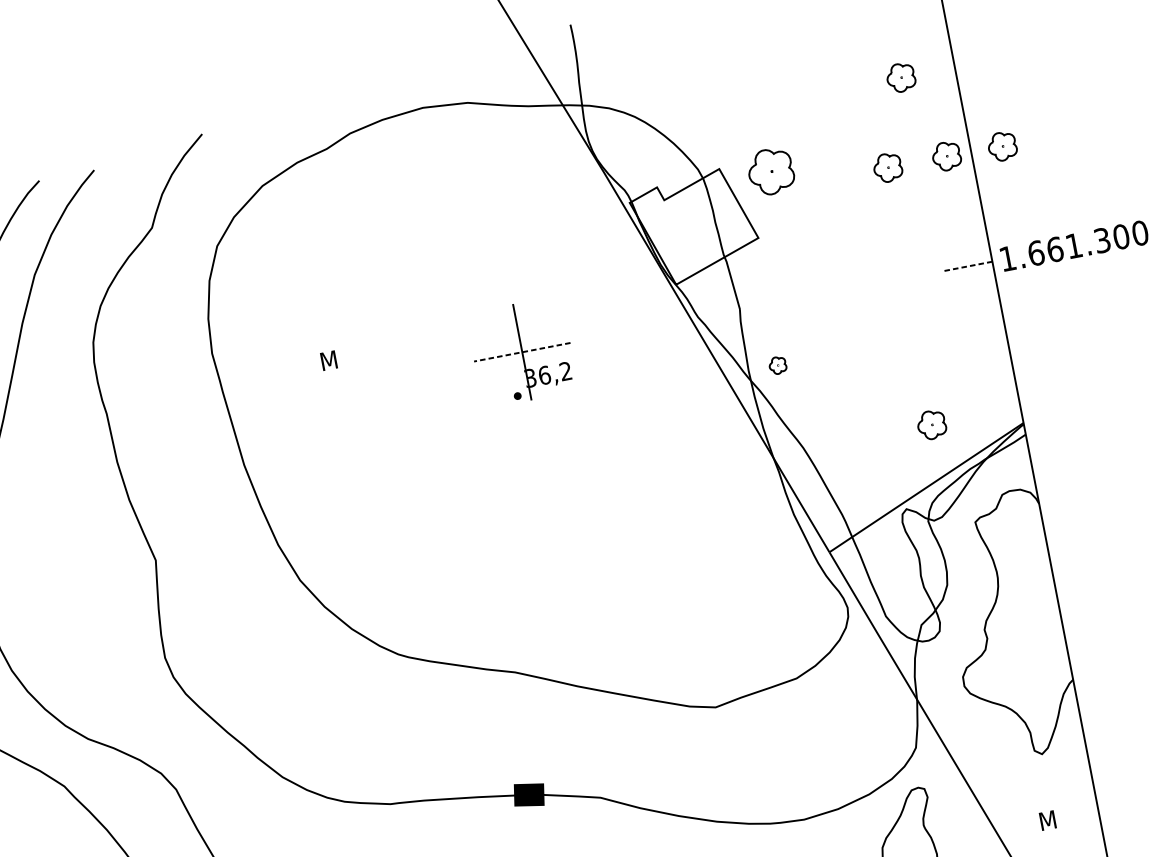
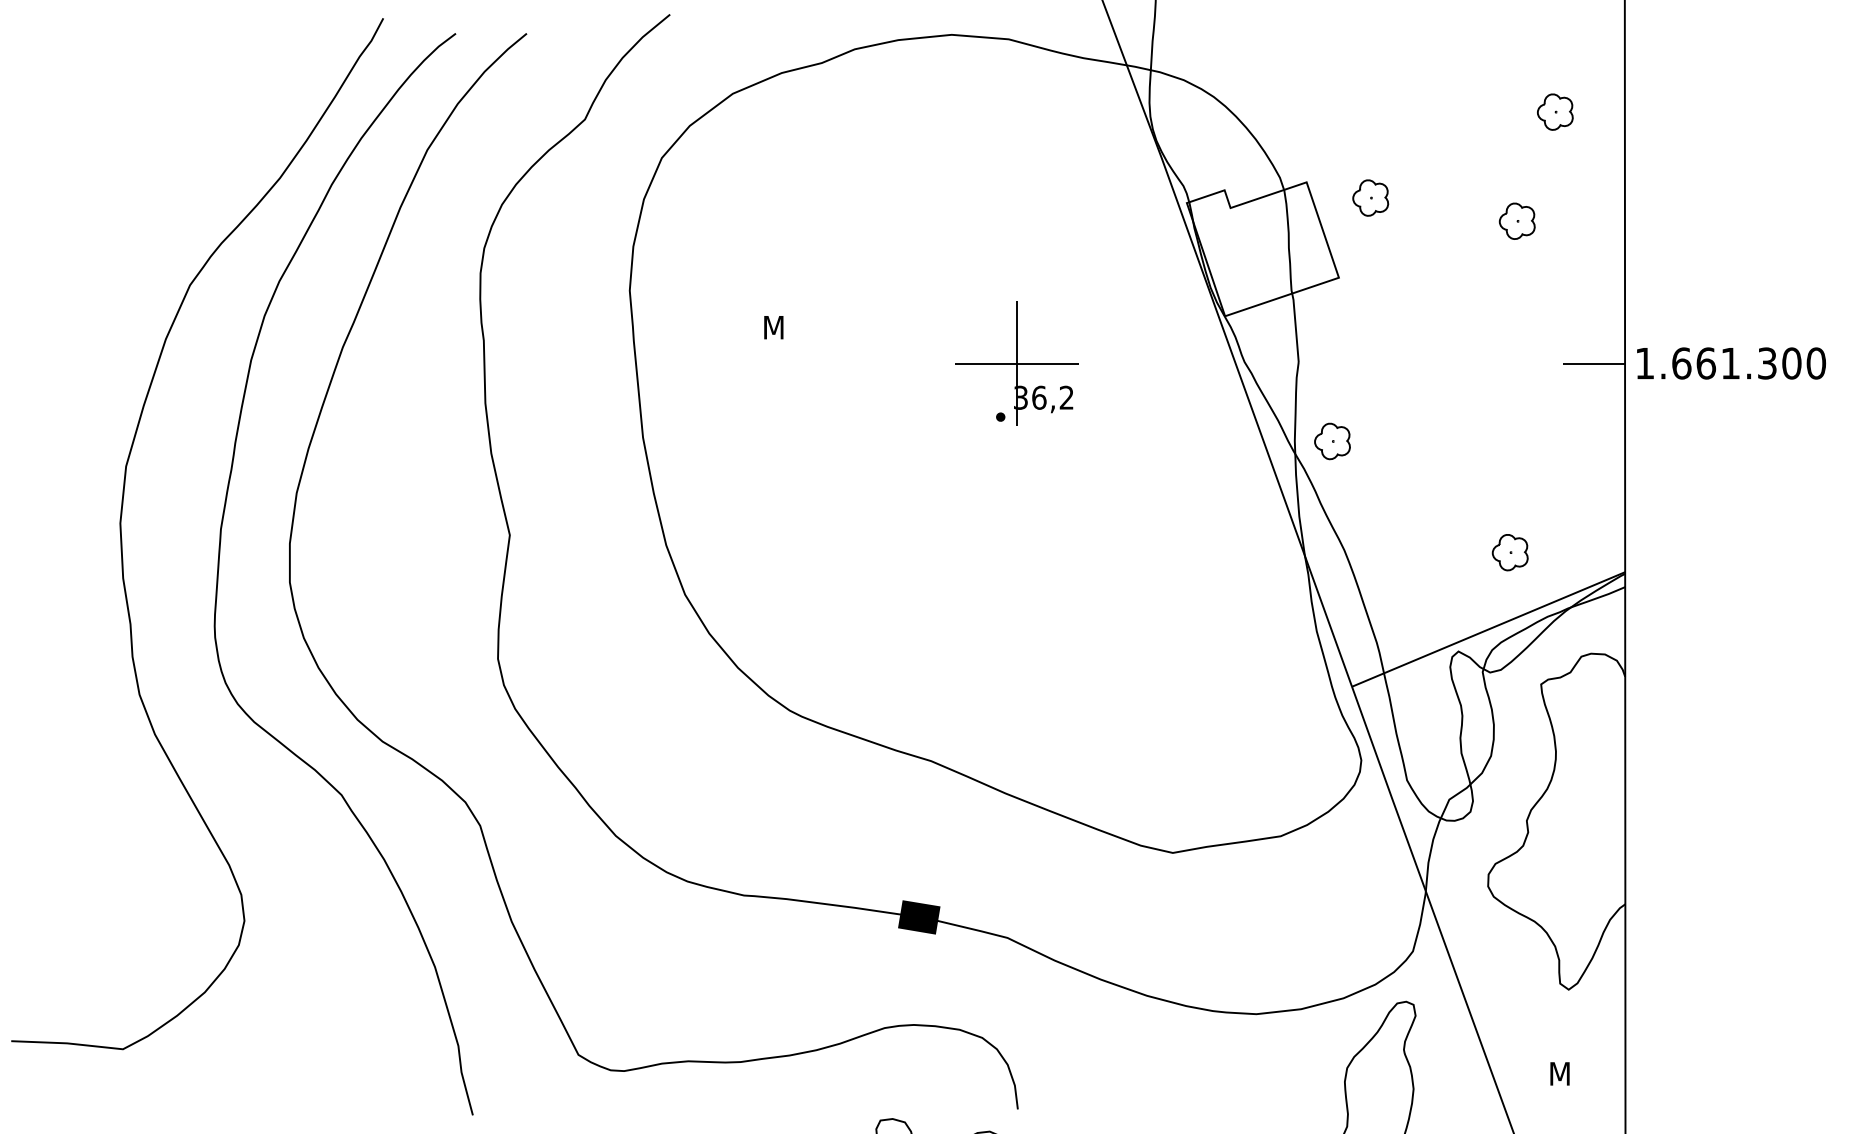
part: (1001, 146) -> (1664, 221), removed
part: (946, 155) -> (1593, 220), removed
part: (770, 171) -> (1370, 197), size x0.62
line: (968, 266) -> (1593, 363), dashed -> solid
line: (521, 352) -> (1016, 363), dashed -> solid
part: (777, 365) -> (1332, 441), size x1.67

